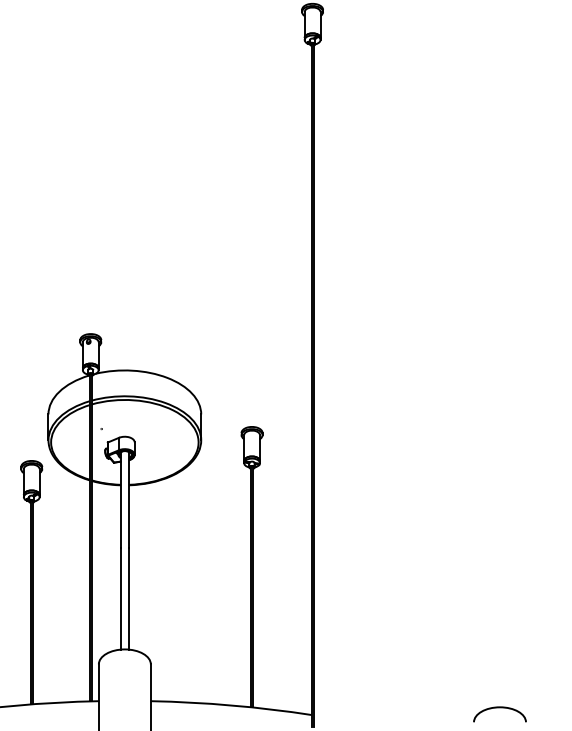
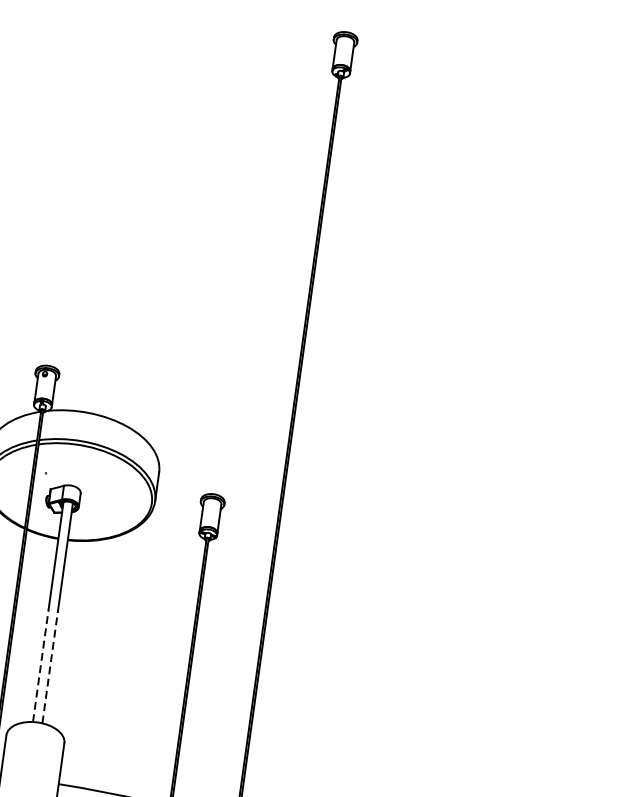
line: (120, 599) -> (40, 666), solid -> dashed
line: (129, 599) -> (50, 667), solid -> dashed

